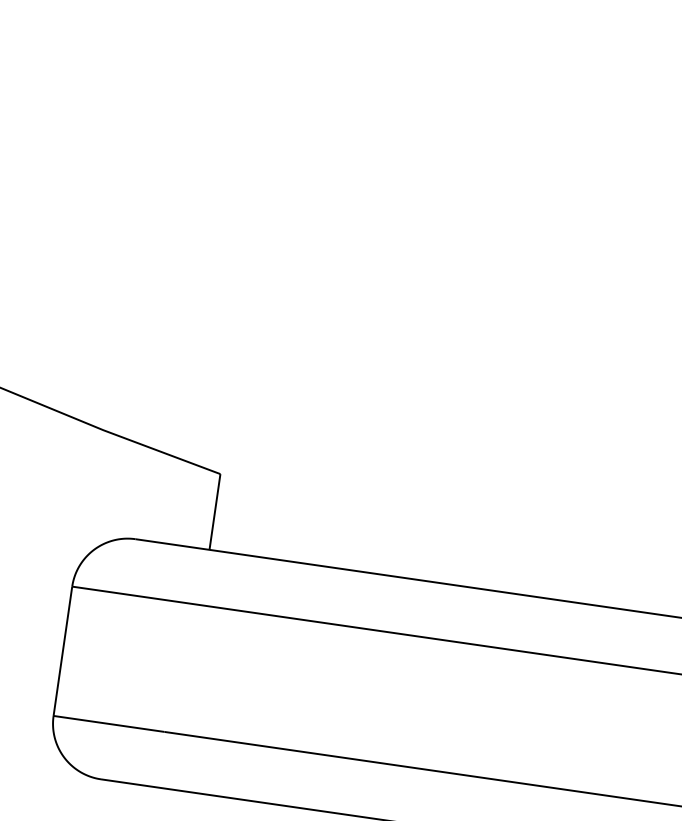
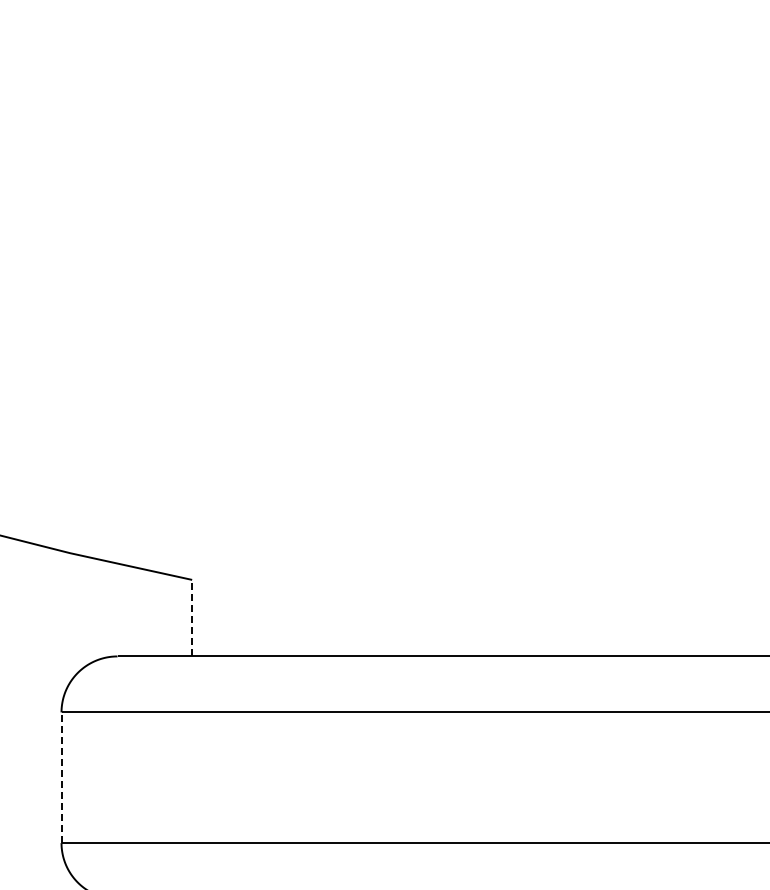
line: (215, 511) -> (192, 617), solid -> dashed
line: (62, 651) -> (61, 777), solid -> dashed

